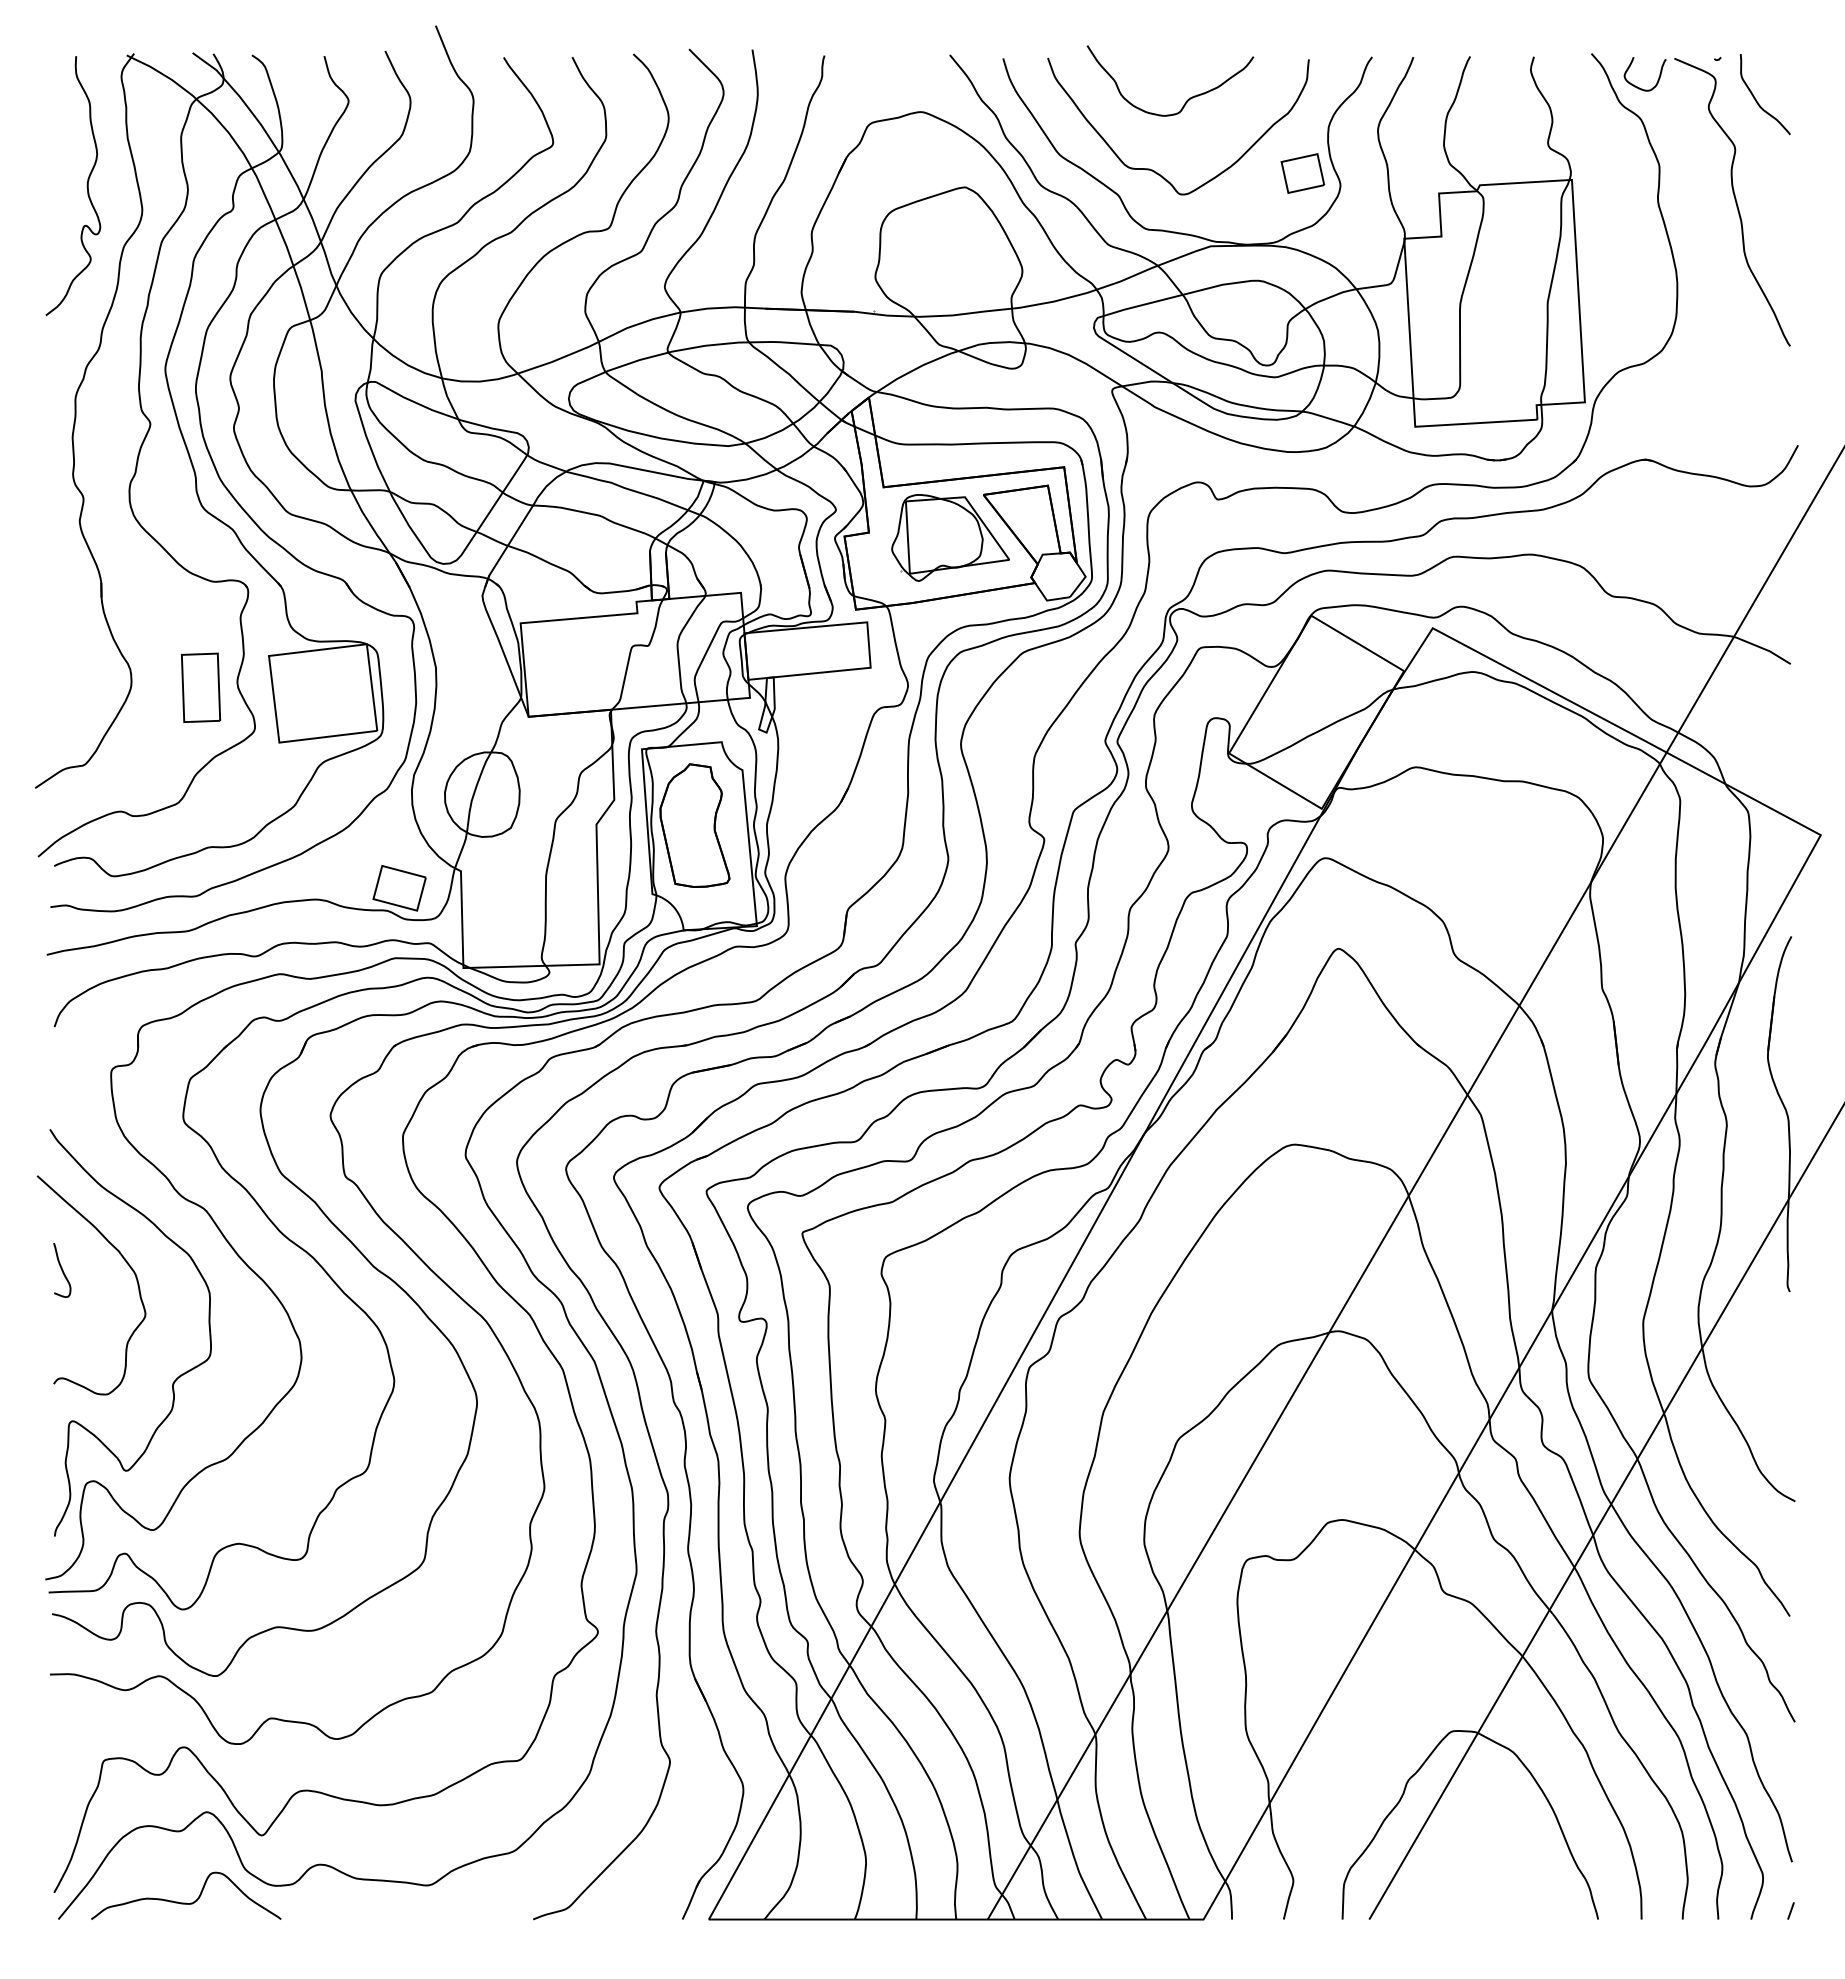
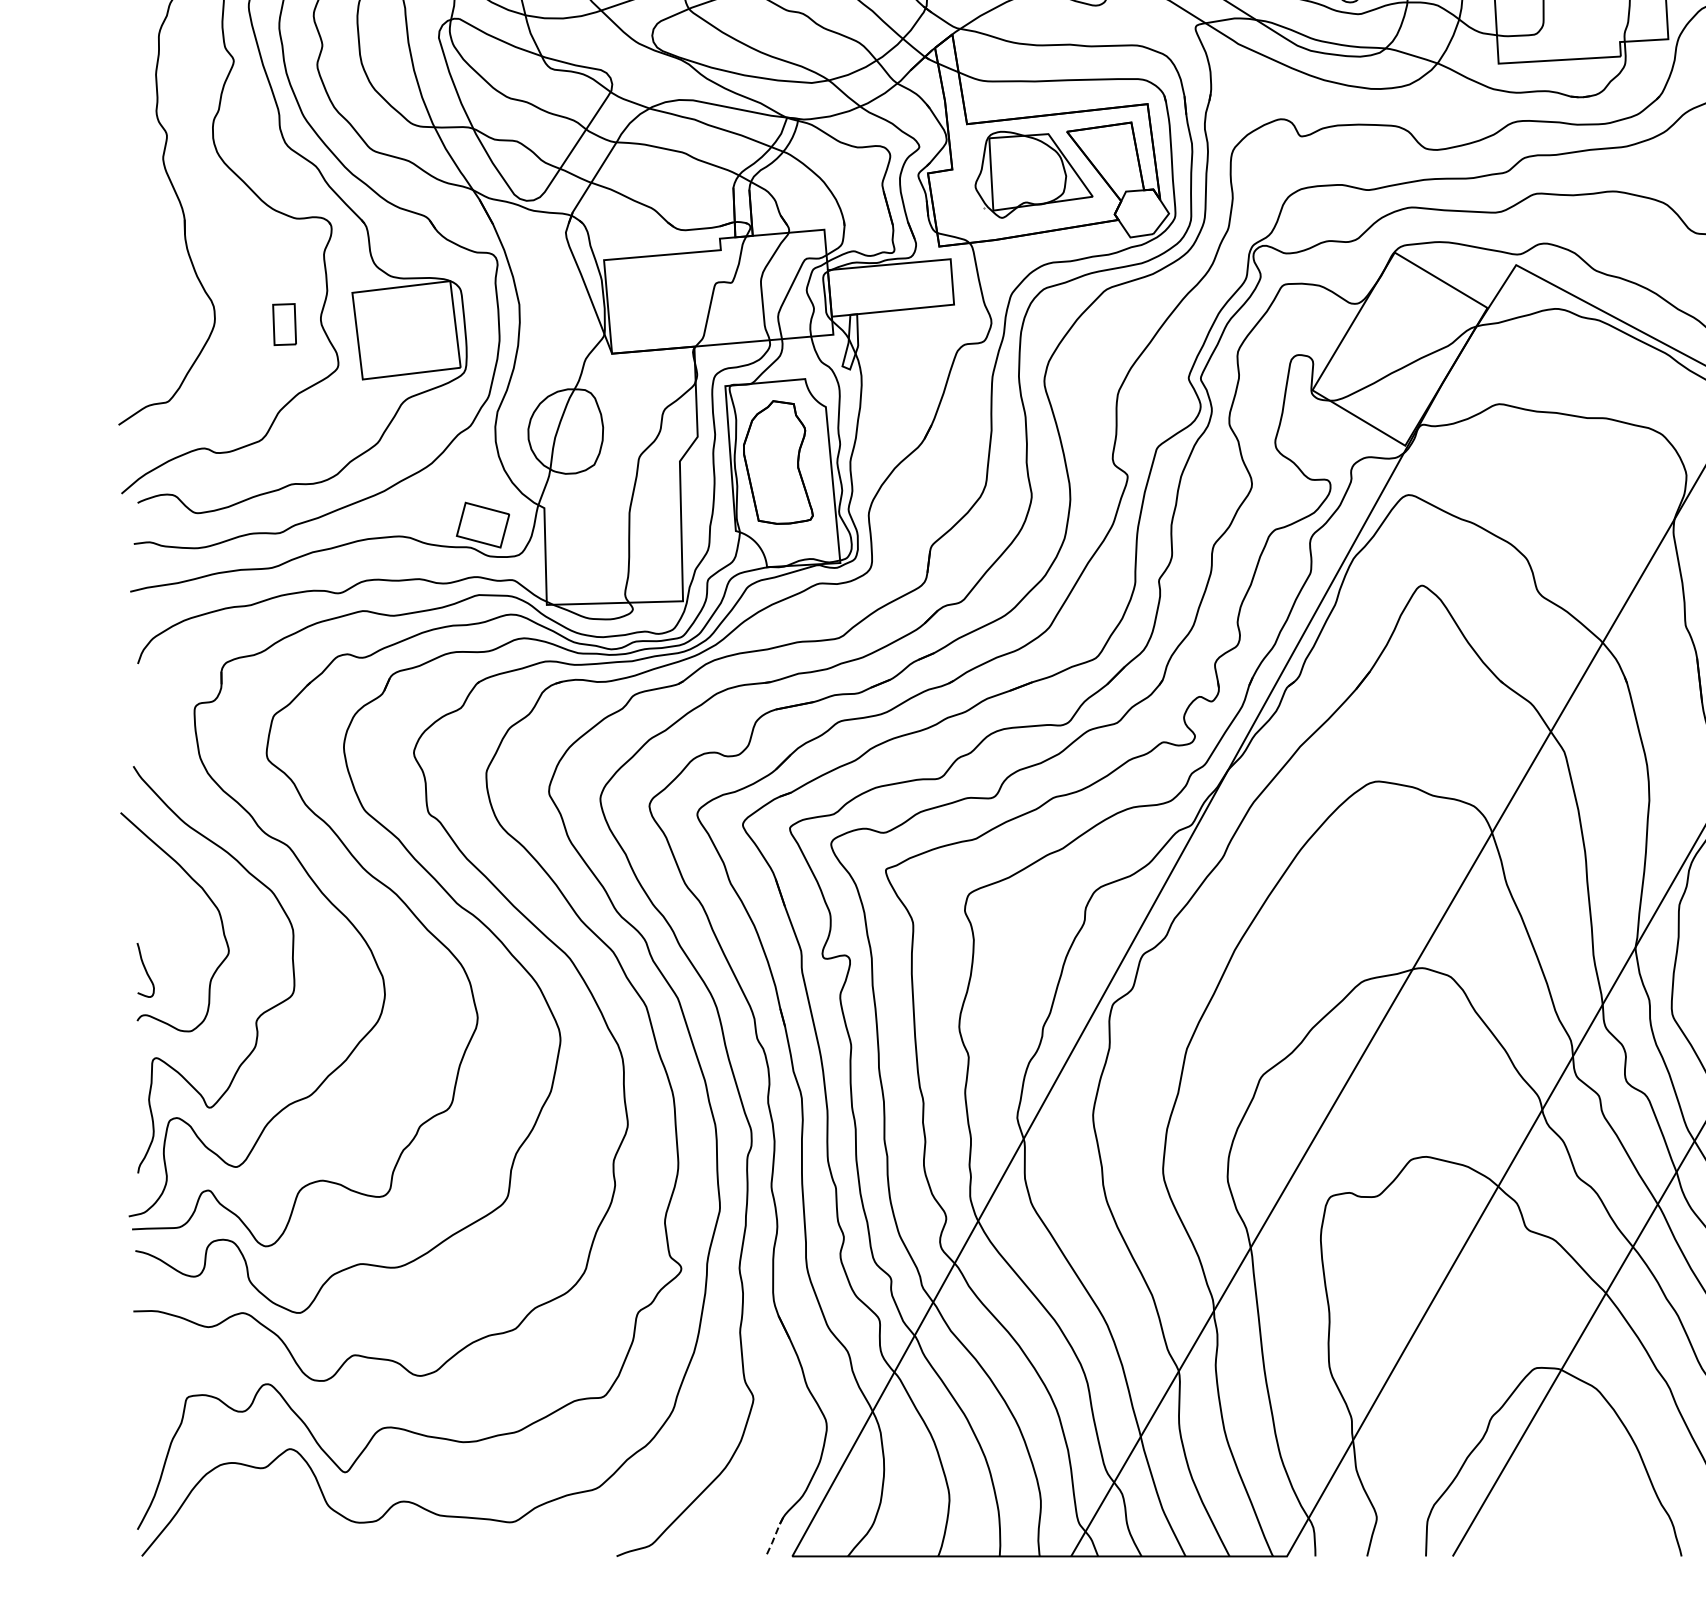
part: (201, 687) -> (284, 324), size x0.6
curve: (62, 1270) -> (145, 970), moved
line: (691, 1899) -> (774, 1536), solid -> dashed
curve: (186, 1902) -> (269, 1539), removed

